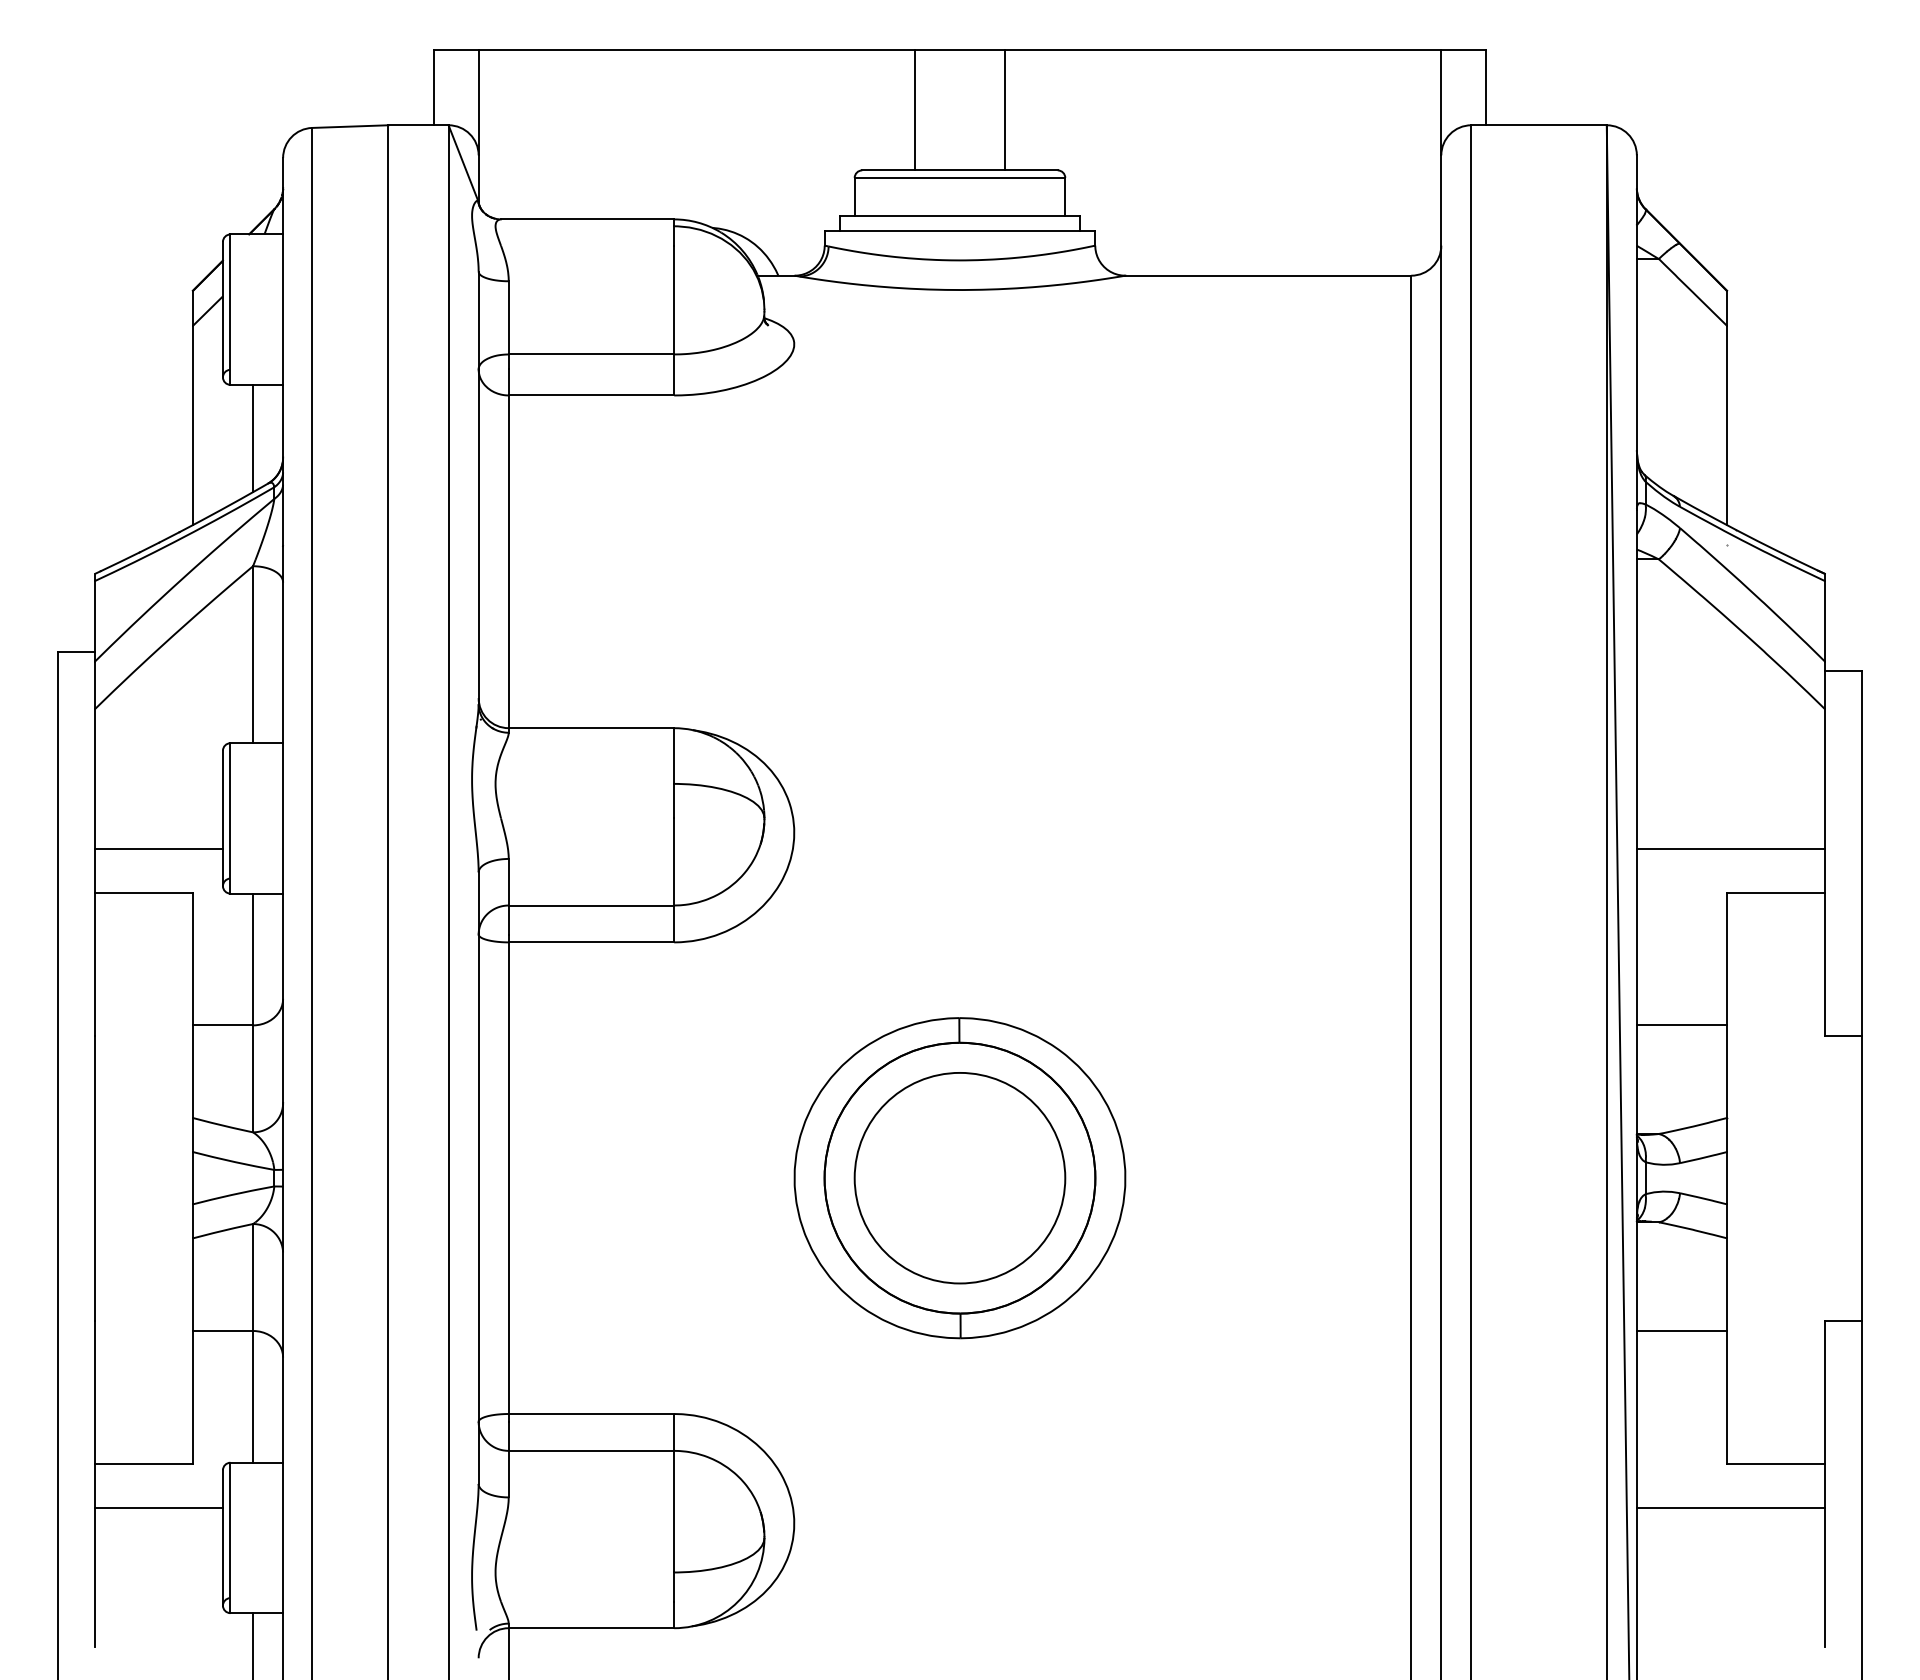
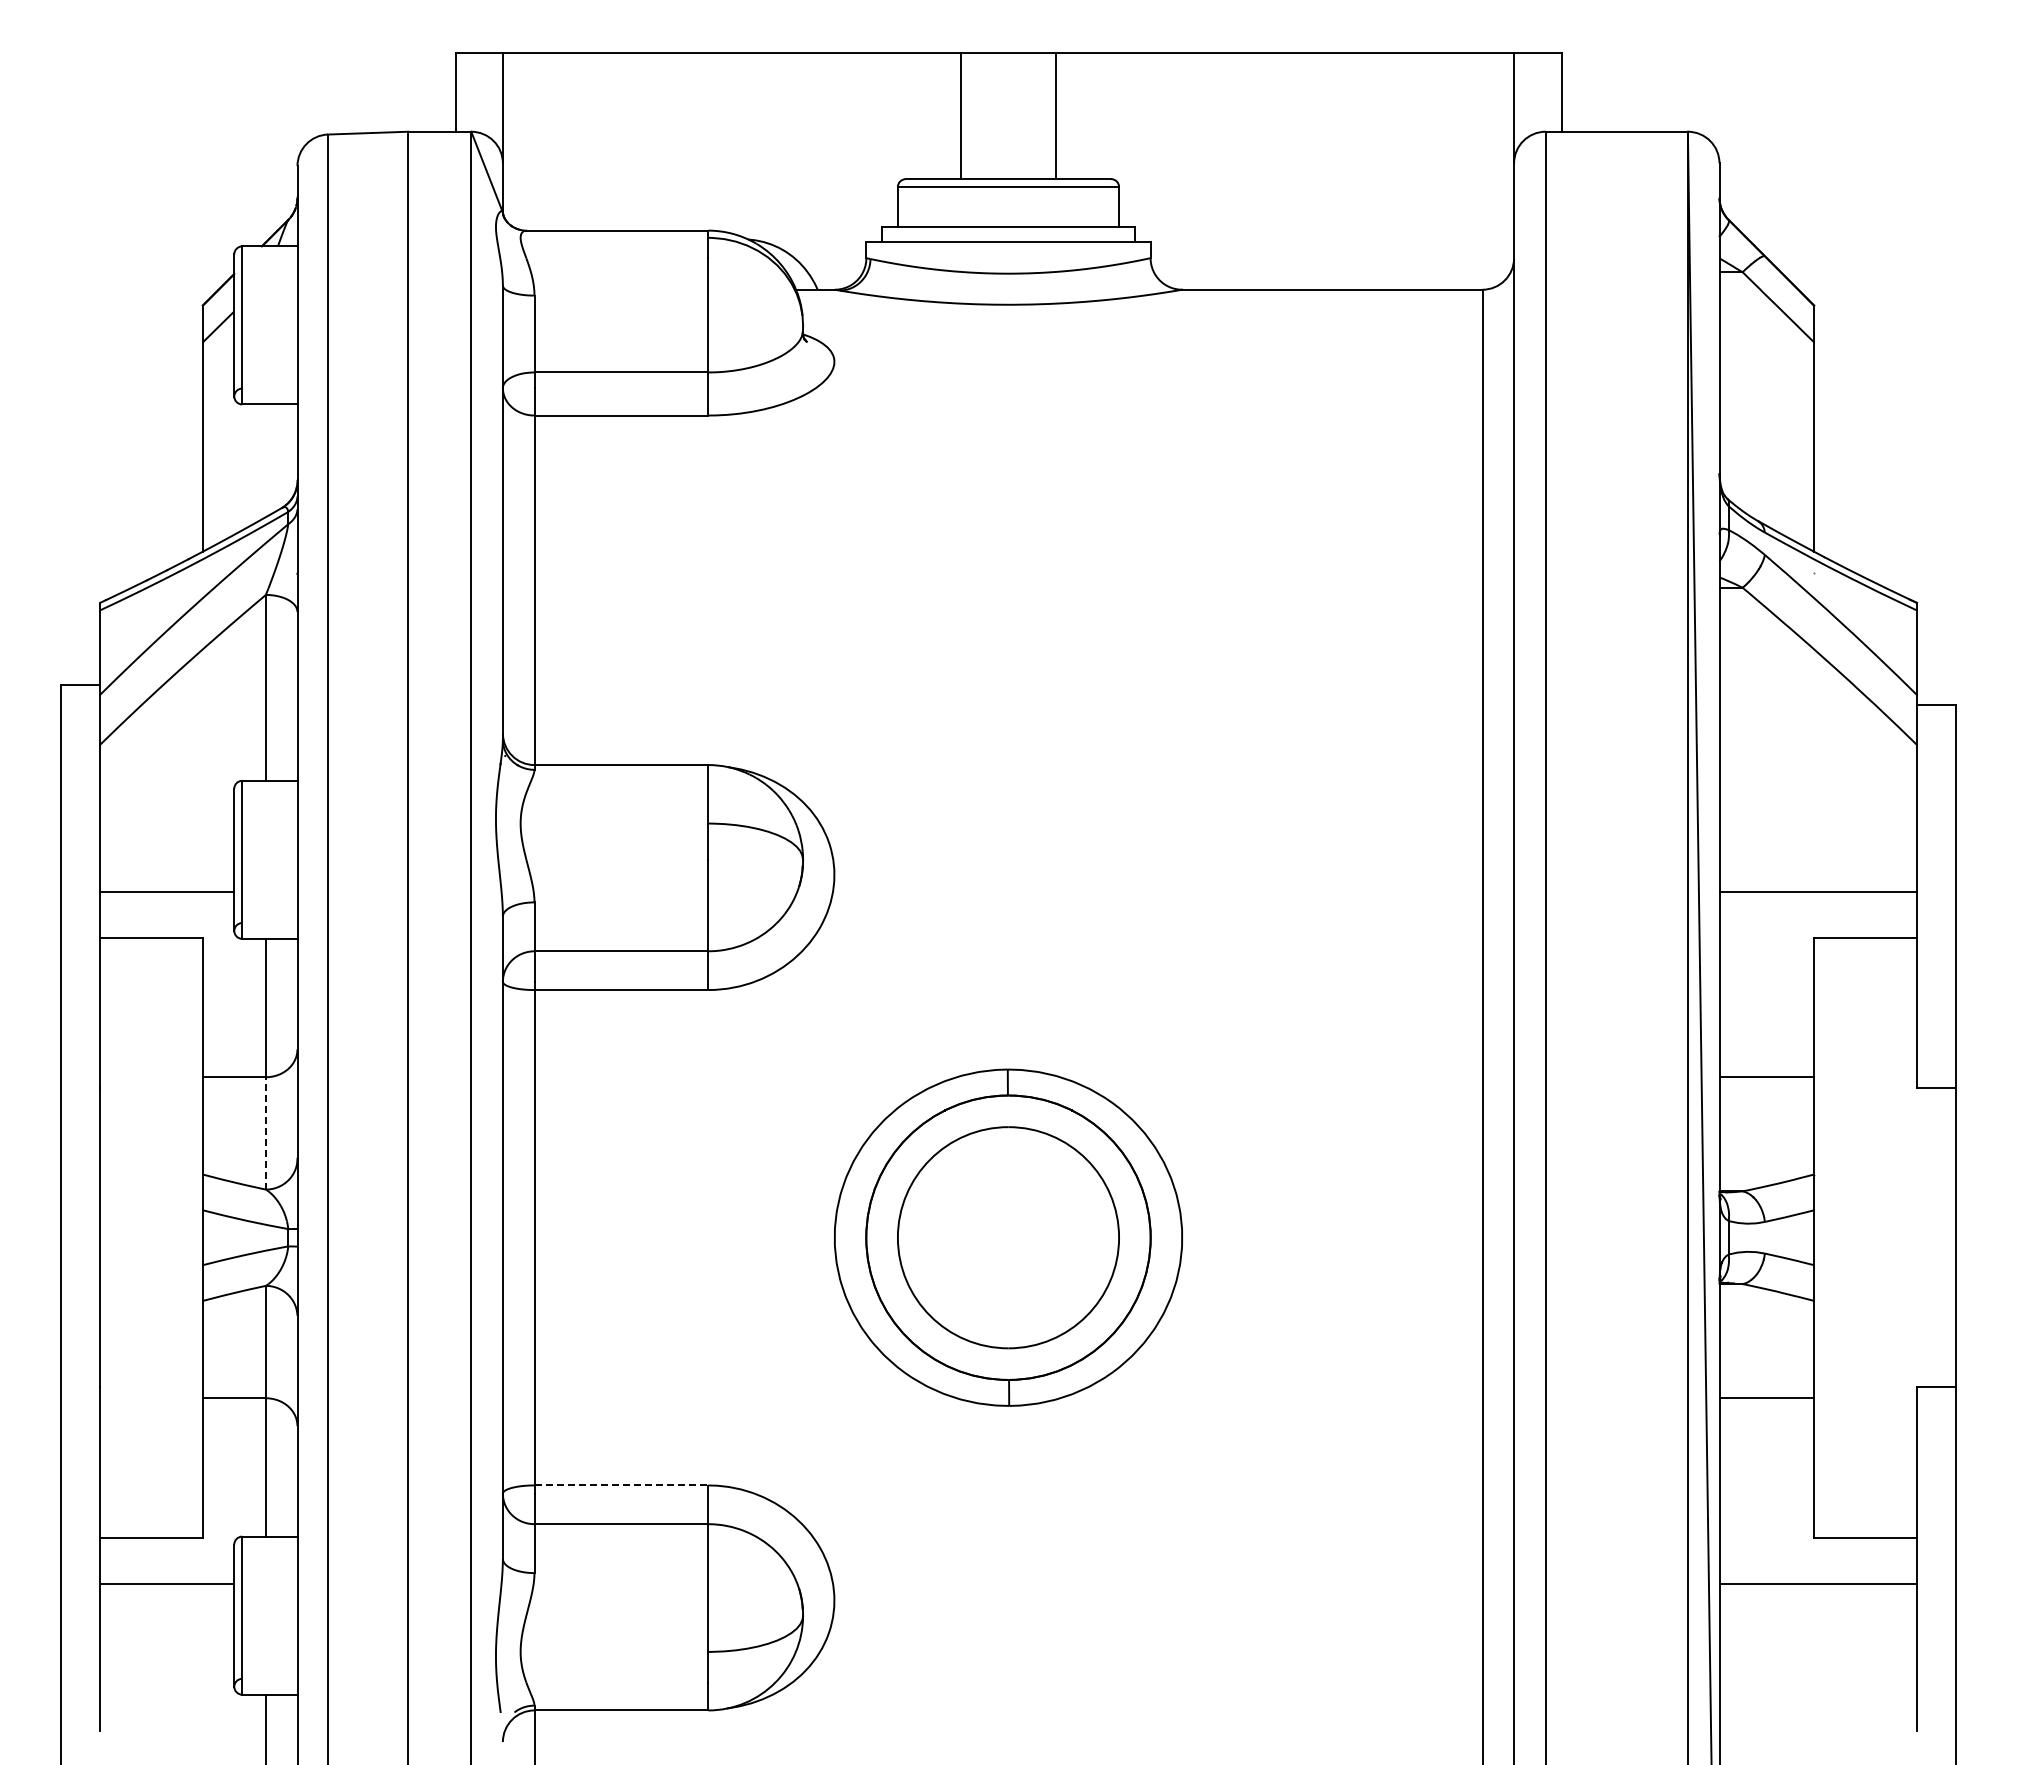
line: (252, 438) -> (265, 460), removed
line: (252, 1078) -> (265, 1132), solid -> dashed
line: (591, 1414) -> (621, 1485), solid -> dashed

